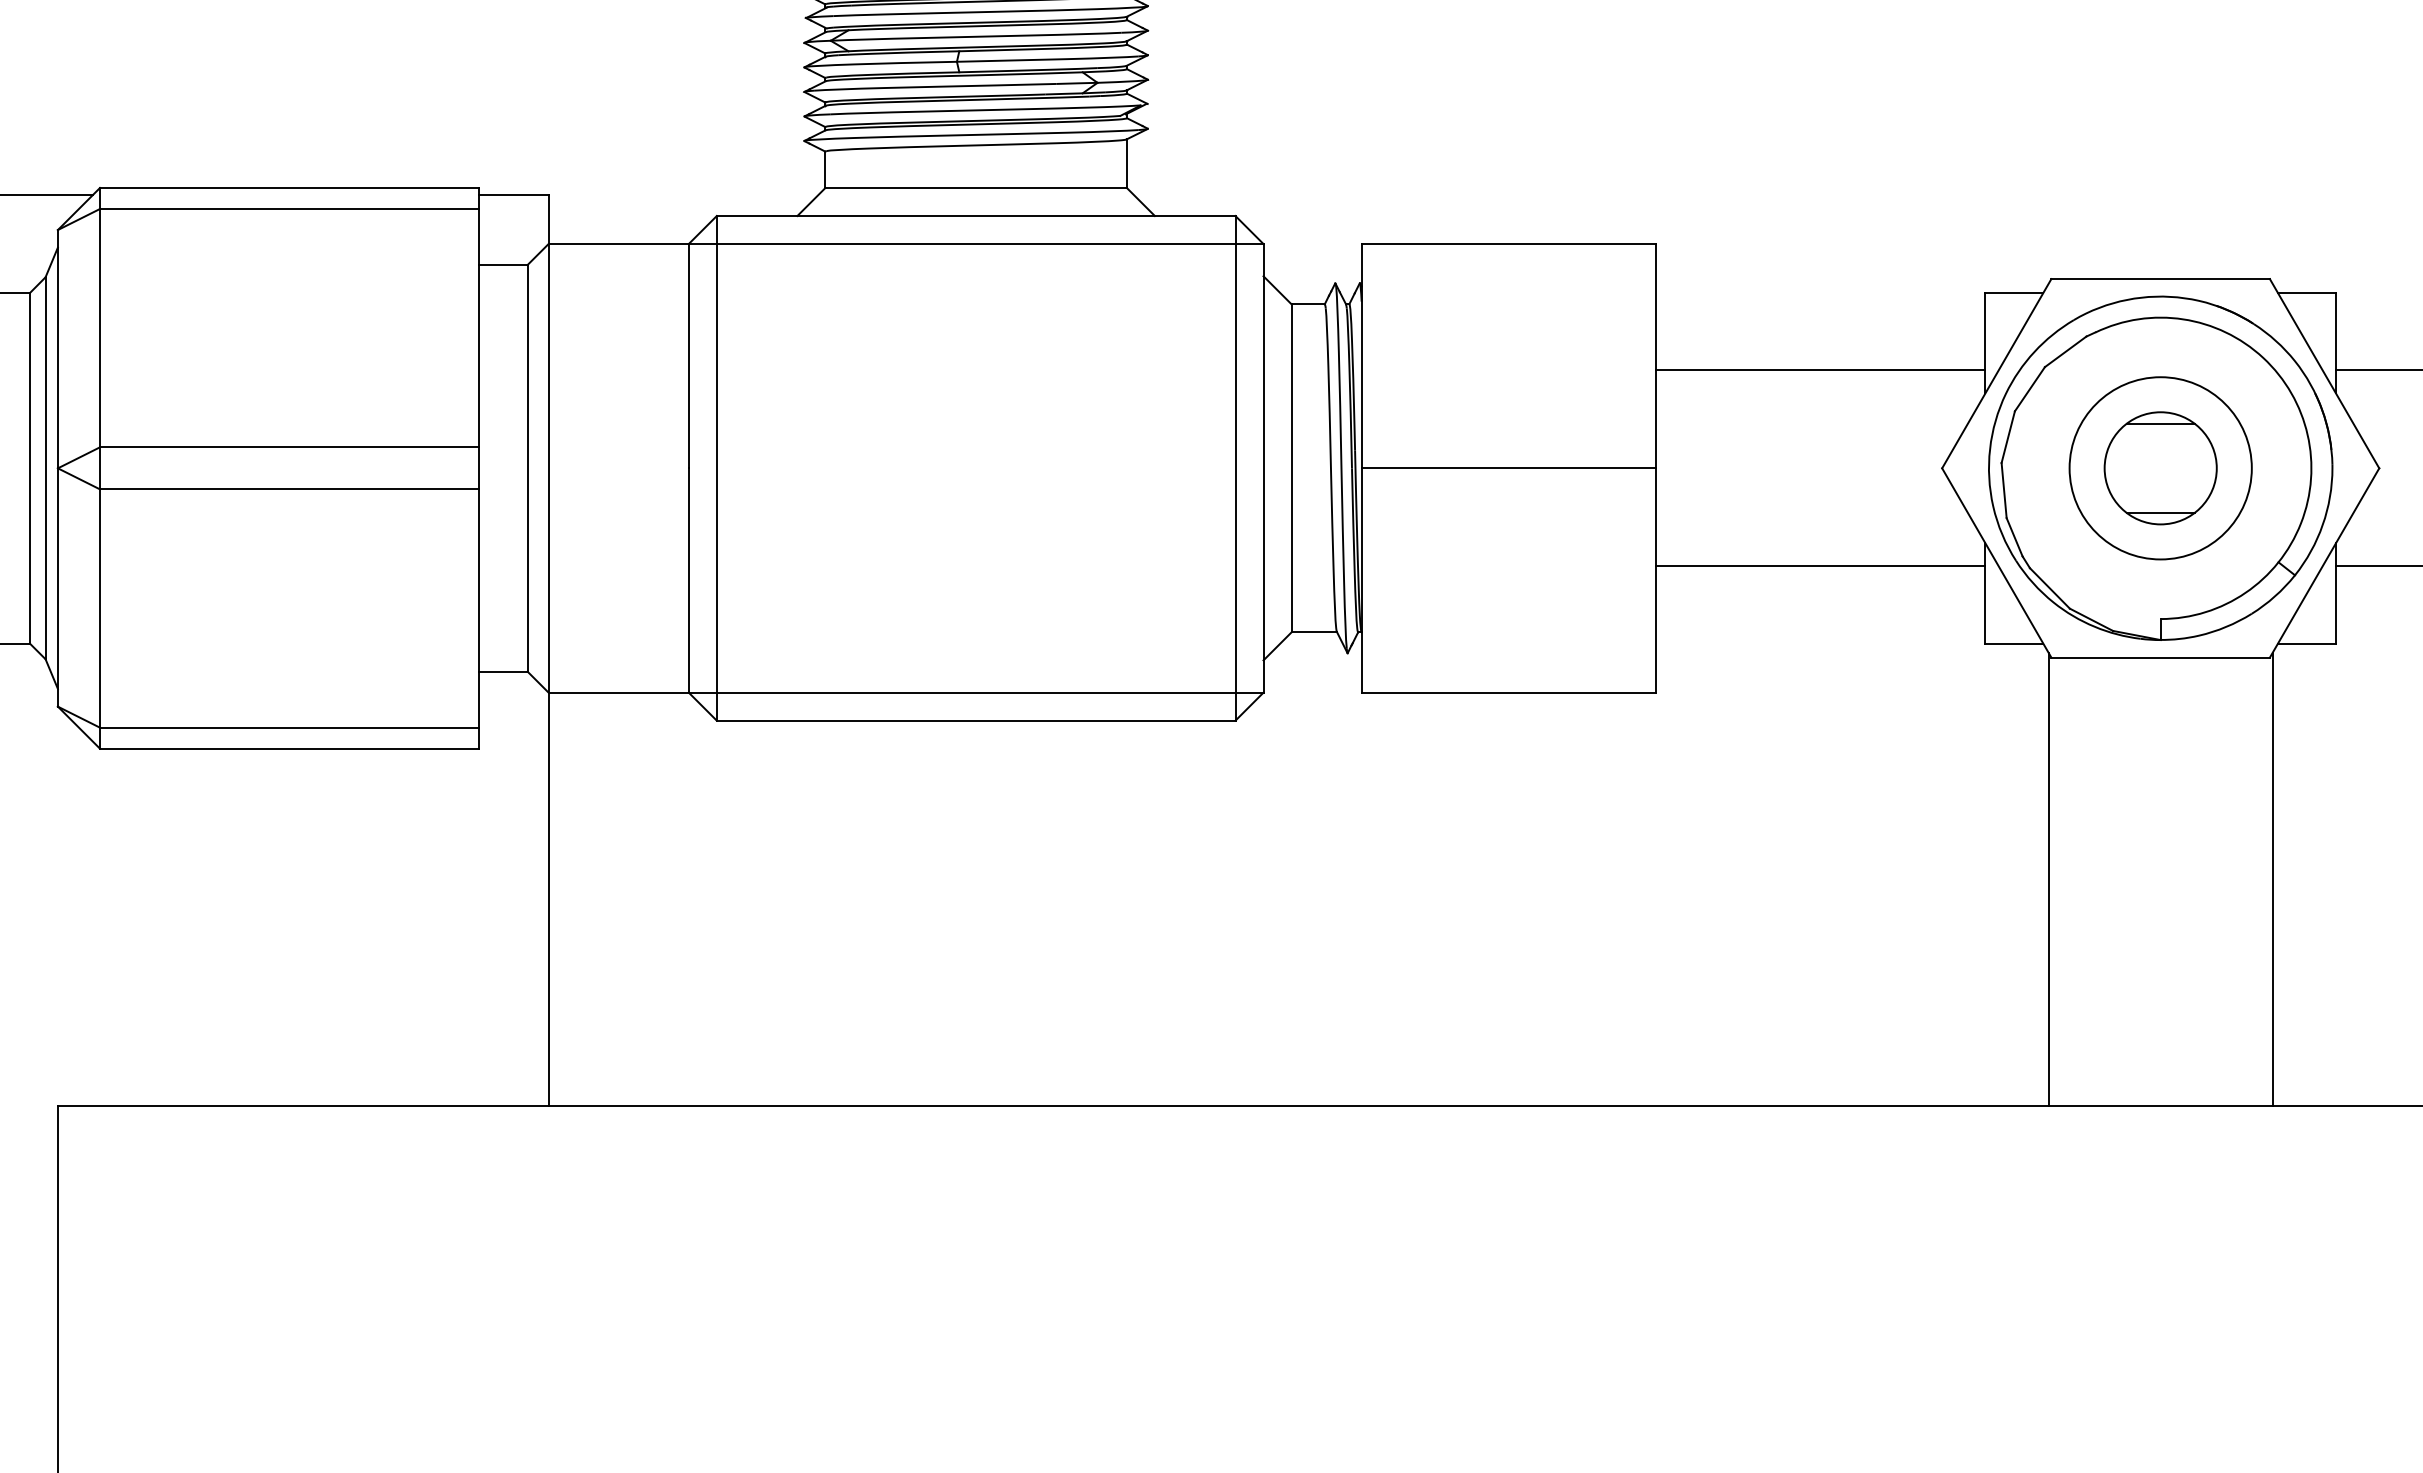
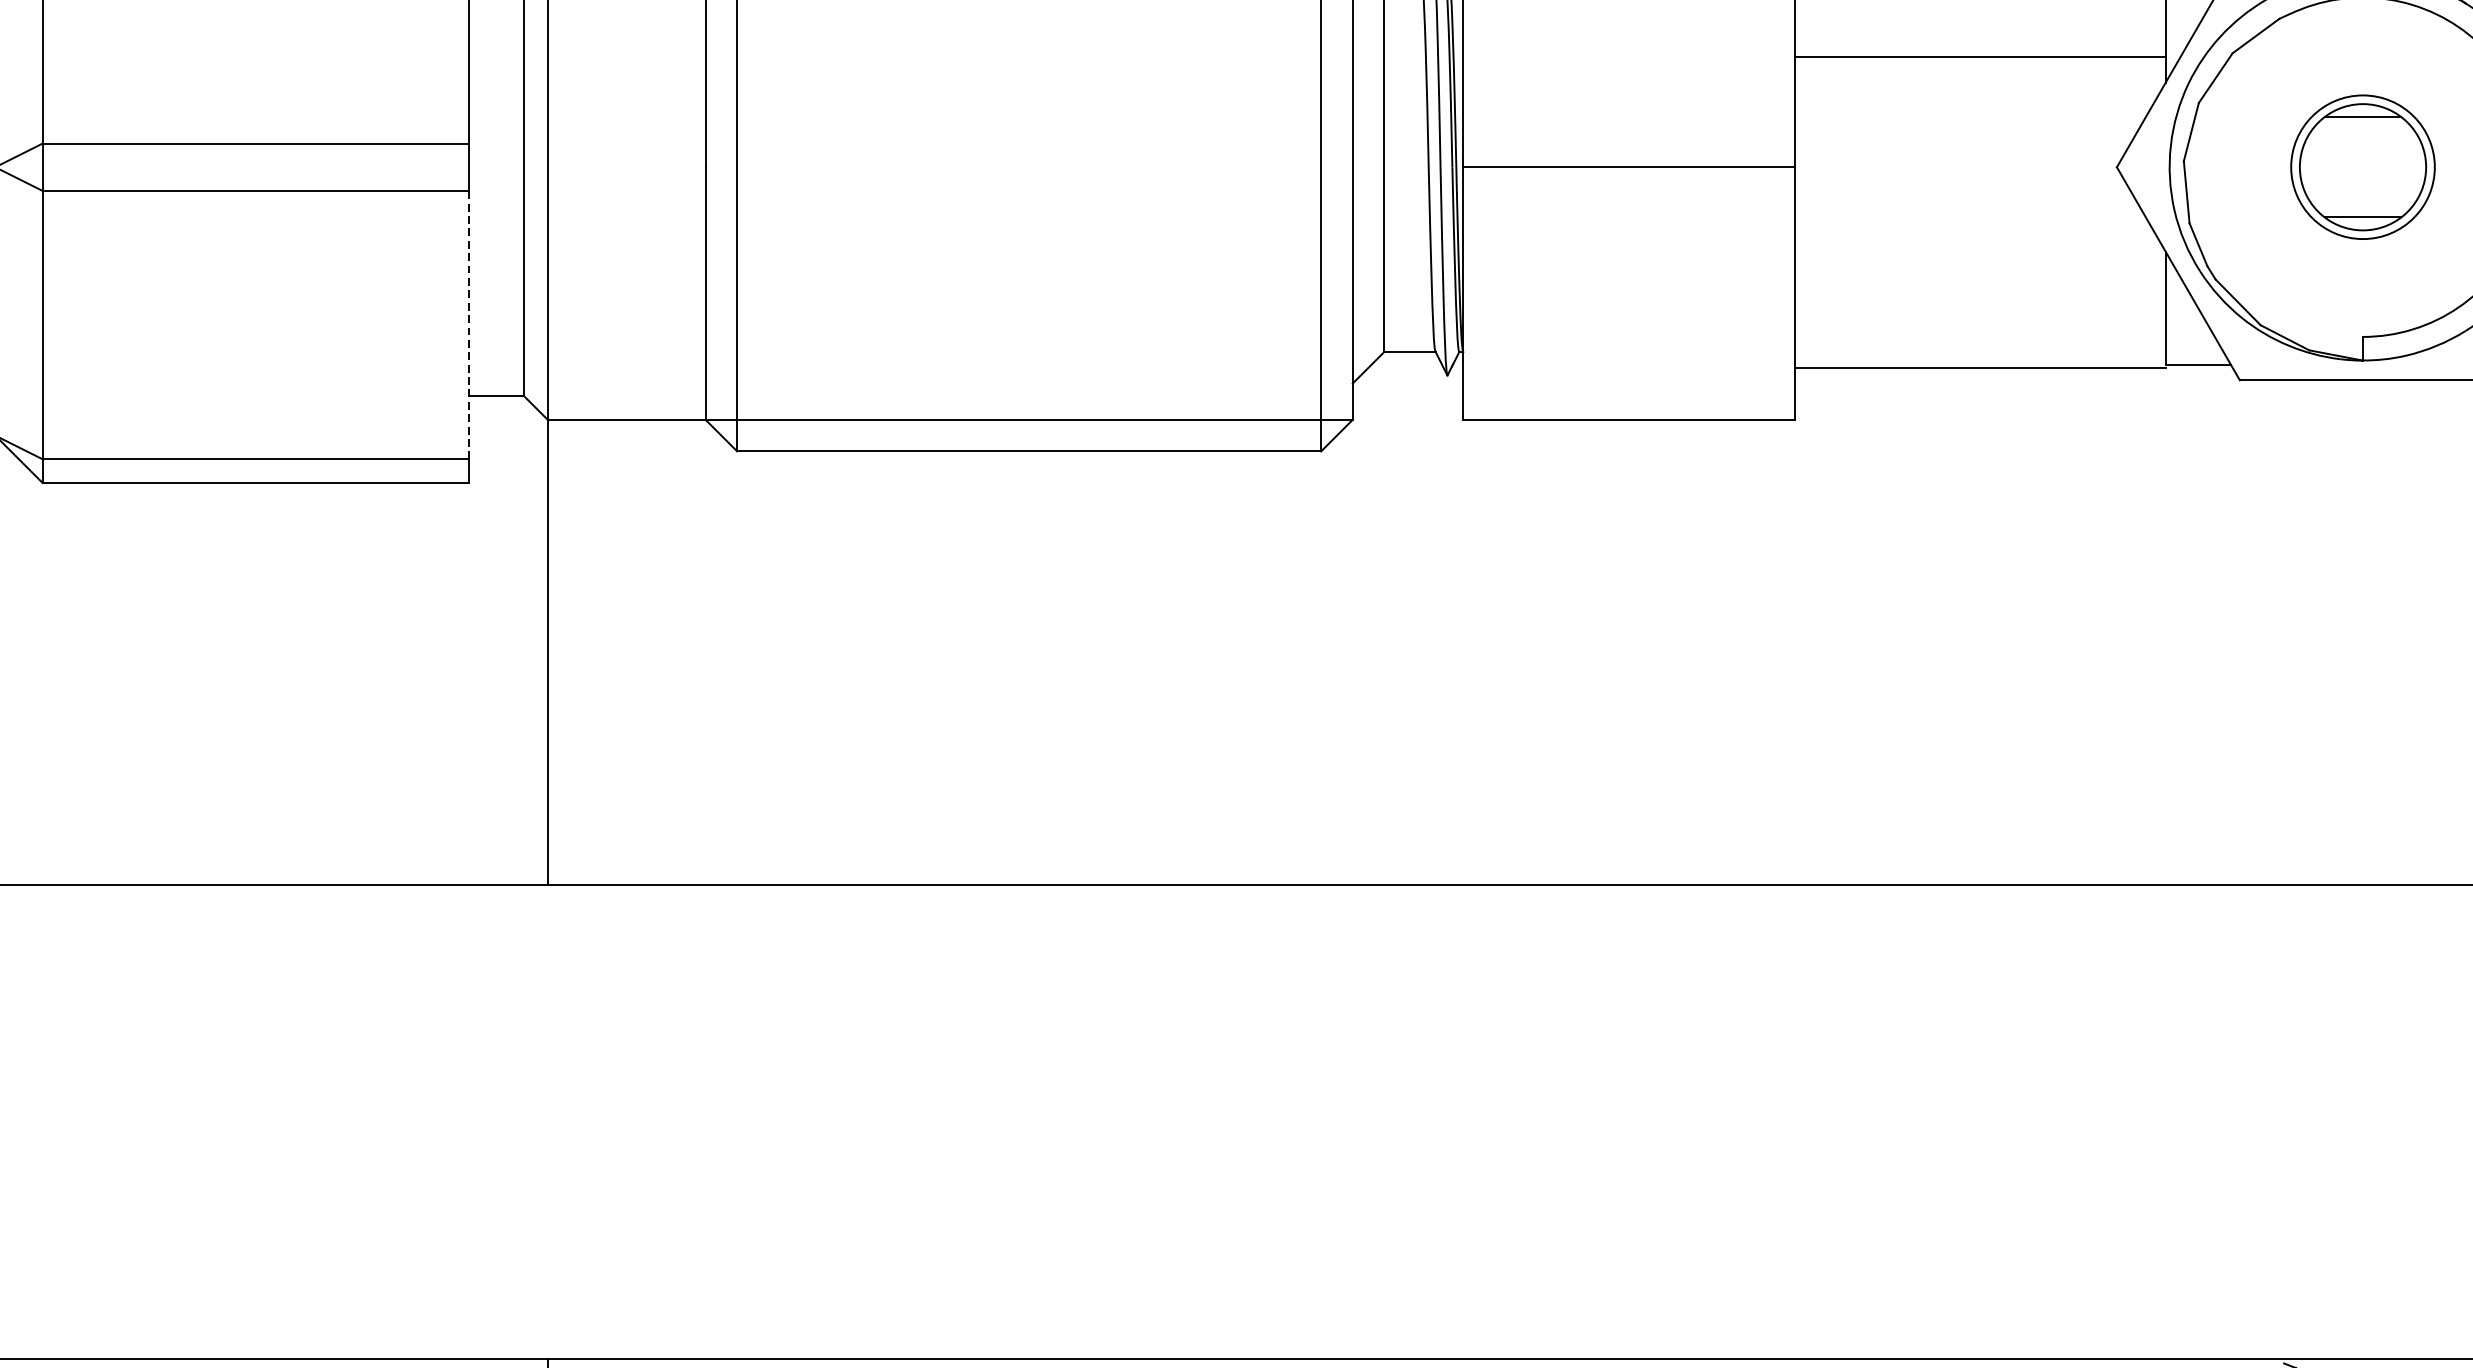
circle: (2160, 468) -> (2362, 167), size x0.7
line: (1820, 566) -> (1979, 367), moved
line: (478, 608) -> (468, 325), solid -> dashed
line: (2048, 879) -> (2236, 630), removed

